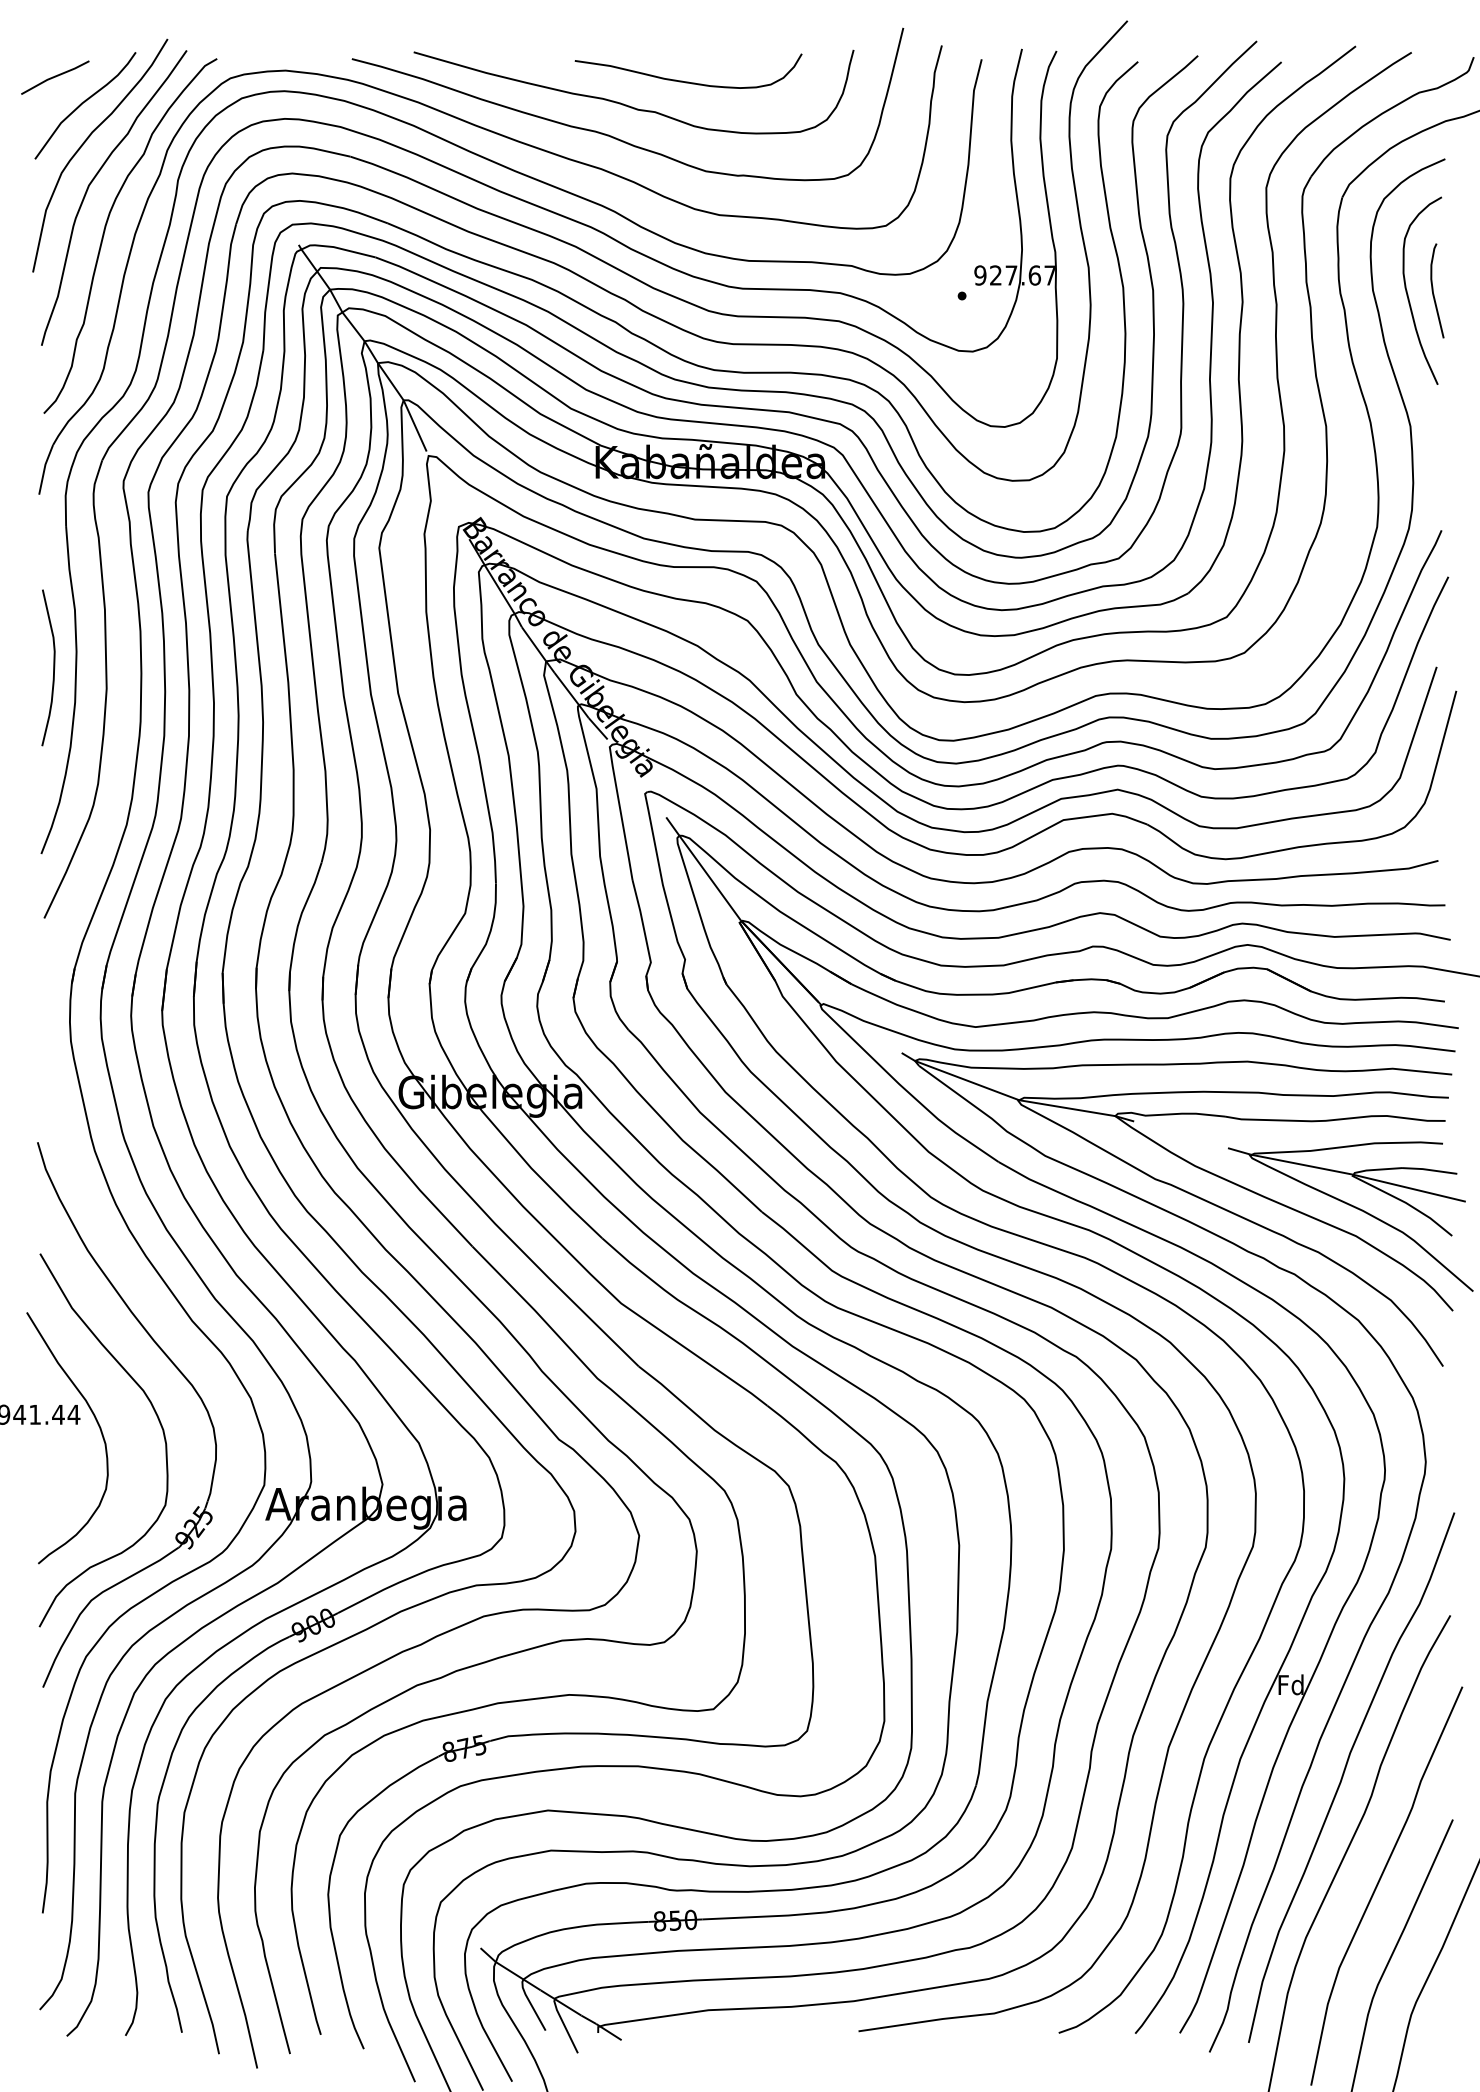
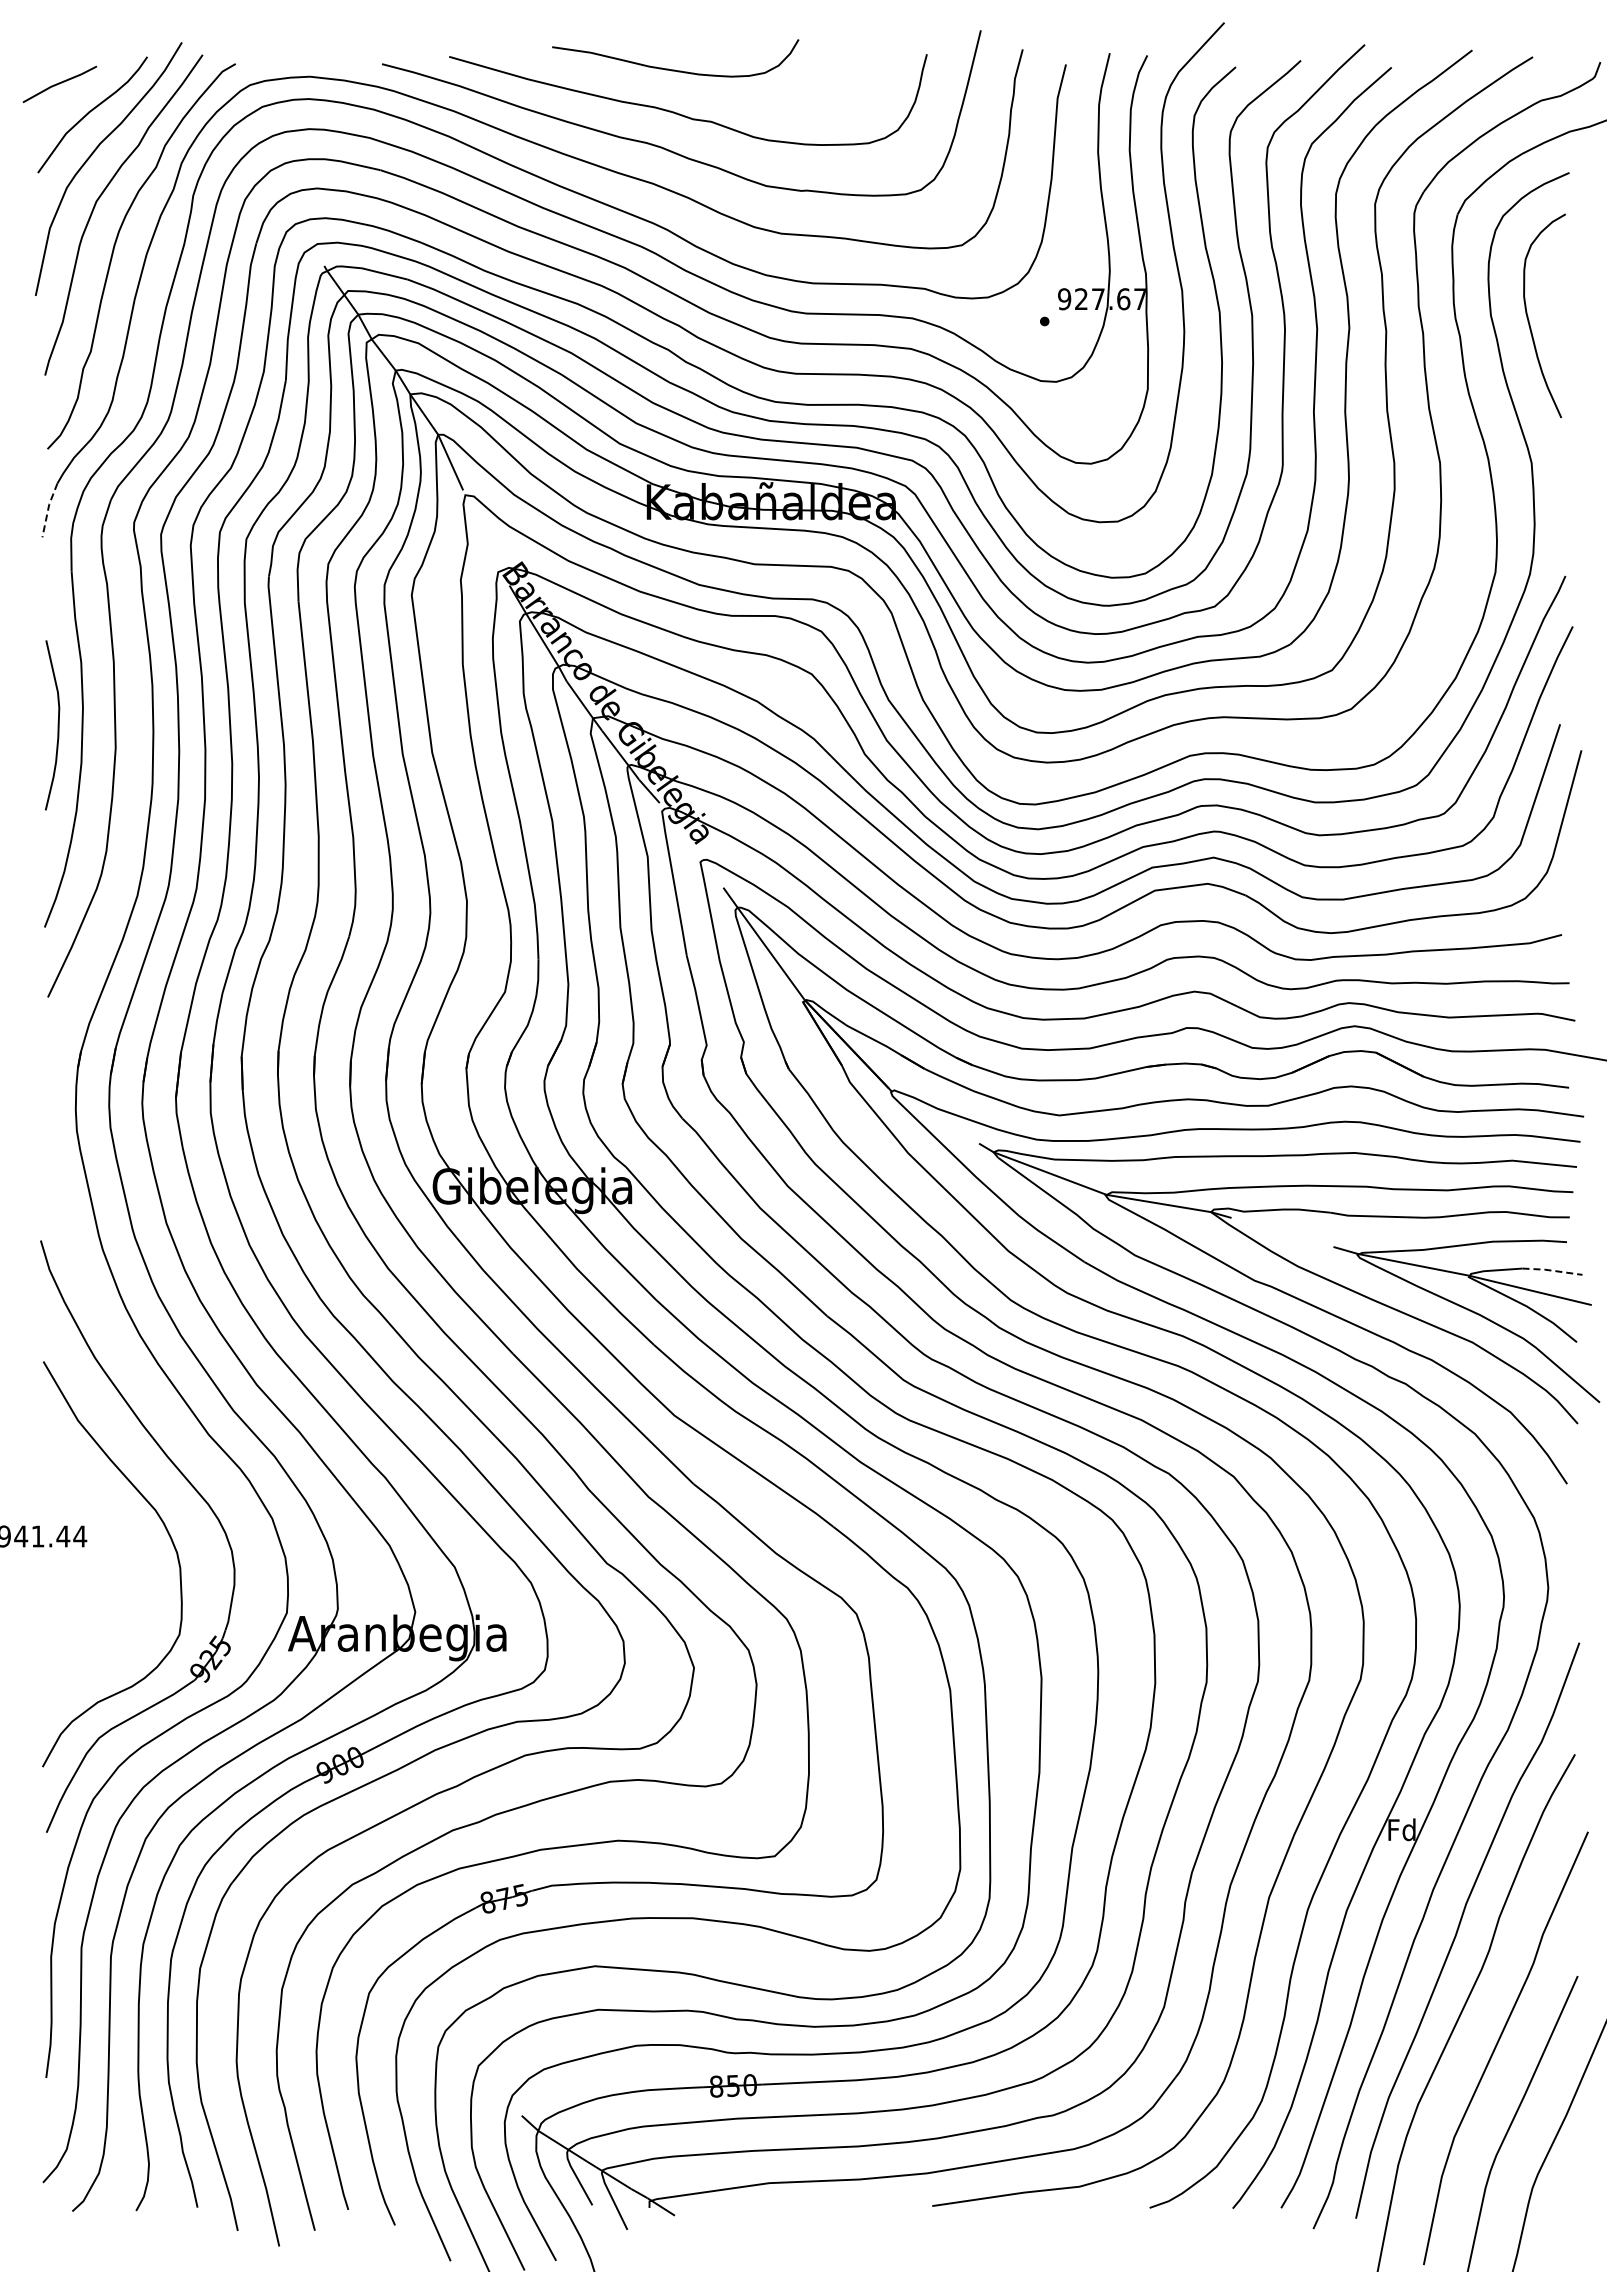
curve: (688, 81) -> (675, 69), moved
curve: (1433, 290) -> (1556, 315), removed
line: (44, 469) -> (48, 509), solid -> dashed
line: (1428, 1169) -> (1551, 1270), solid -> dashed
curve: (96, 1422) -> (104, 1544), removed

